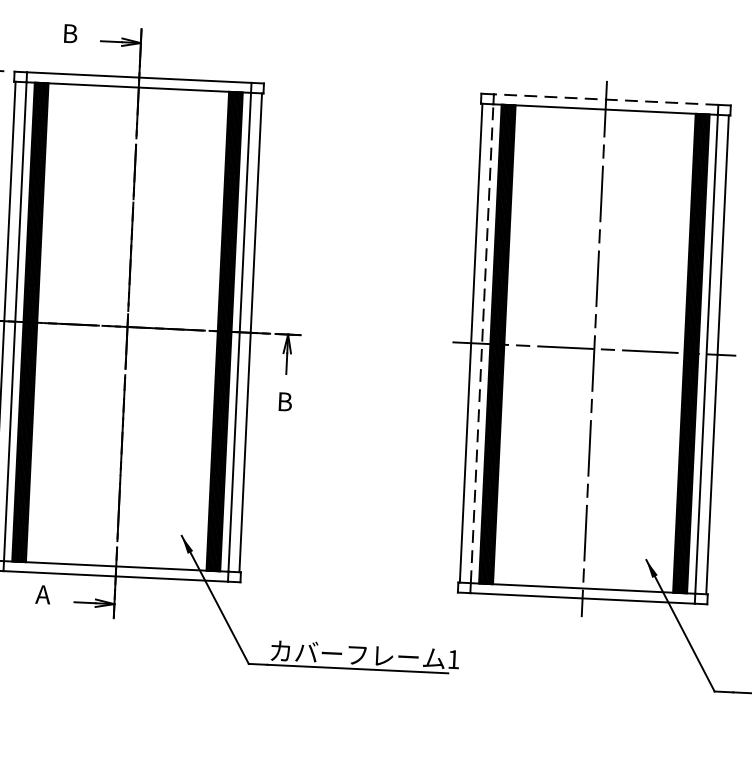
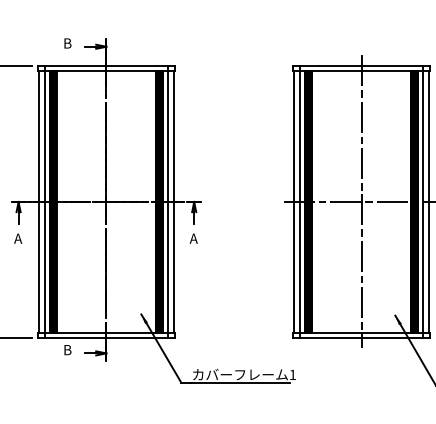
line: (606, 99) -> (361, 65), dashed -> solid
line: (482, 342) -> (300, 201), dashed -> solid
text: (283, 401) -> (193, 238), B -> A
text: (43, 595) -> (67, 350), A -> B

